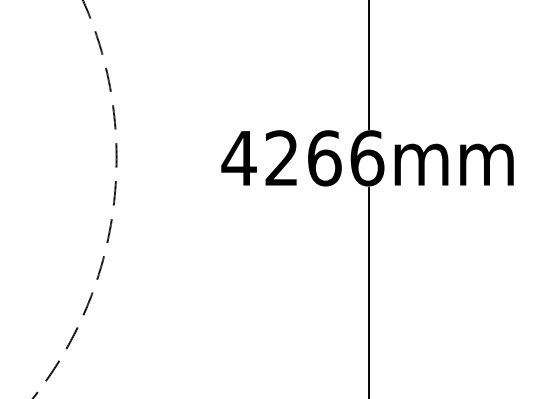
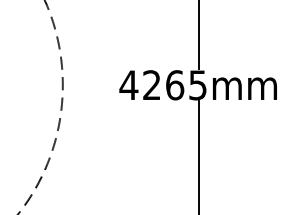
text: (368, 158) -> (198, 85), 4266mm -> 4265mm

